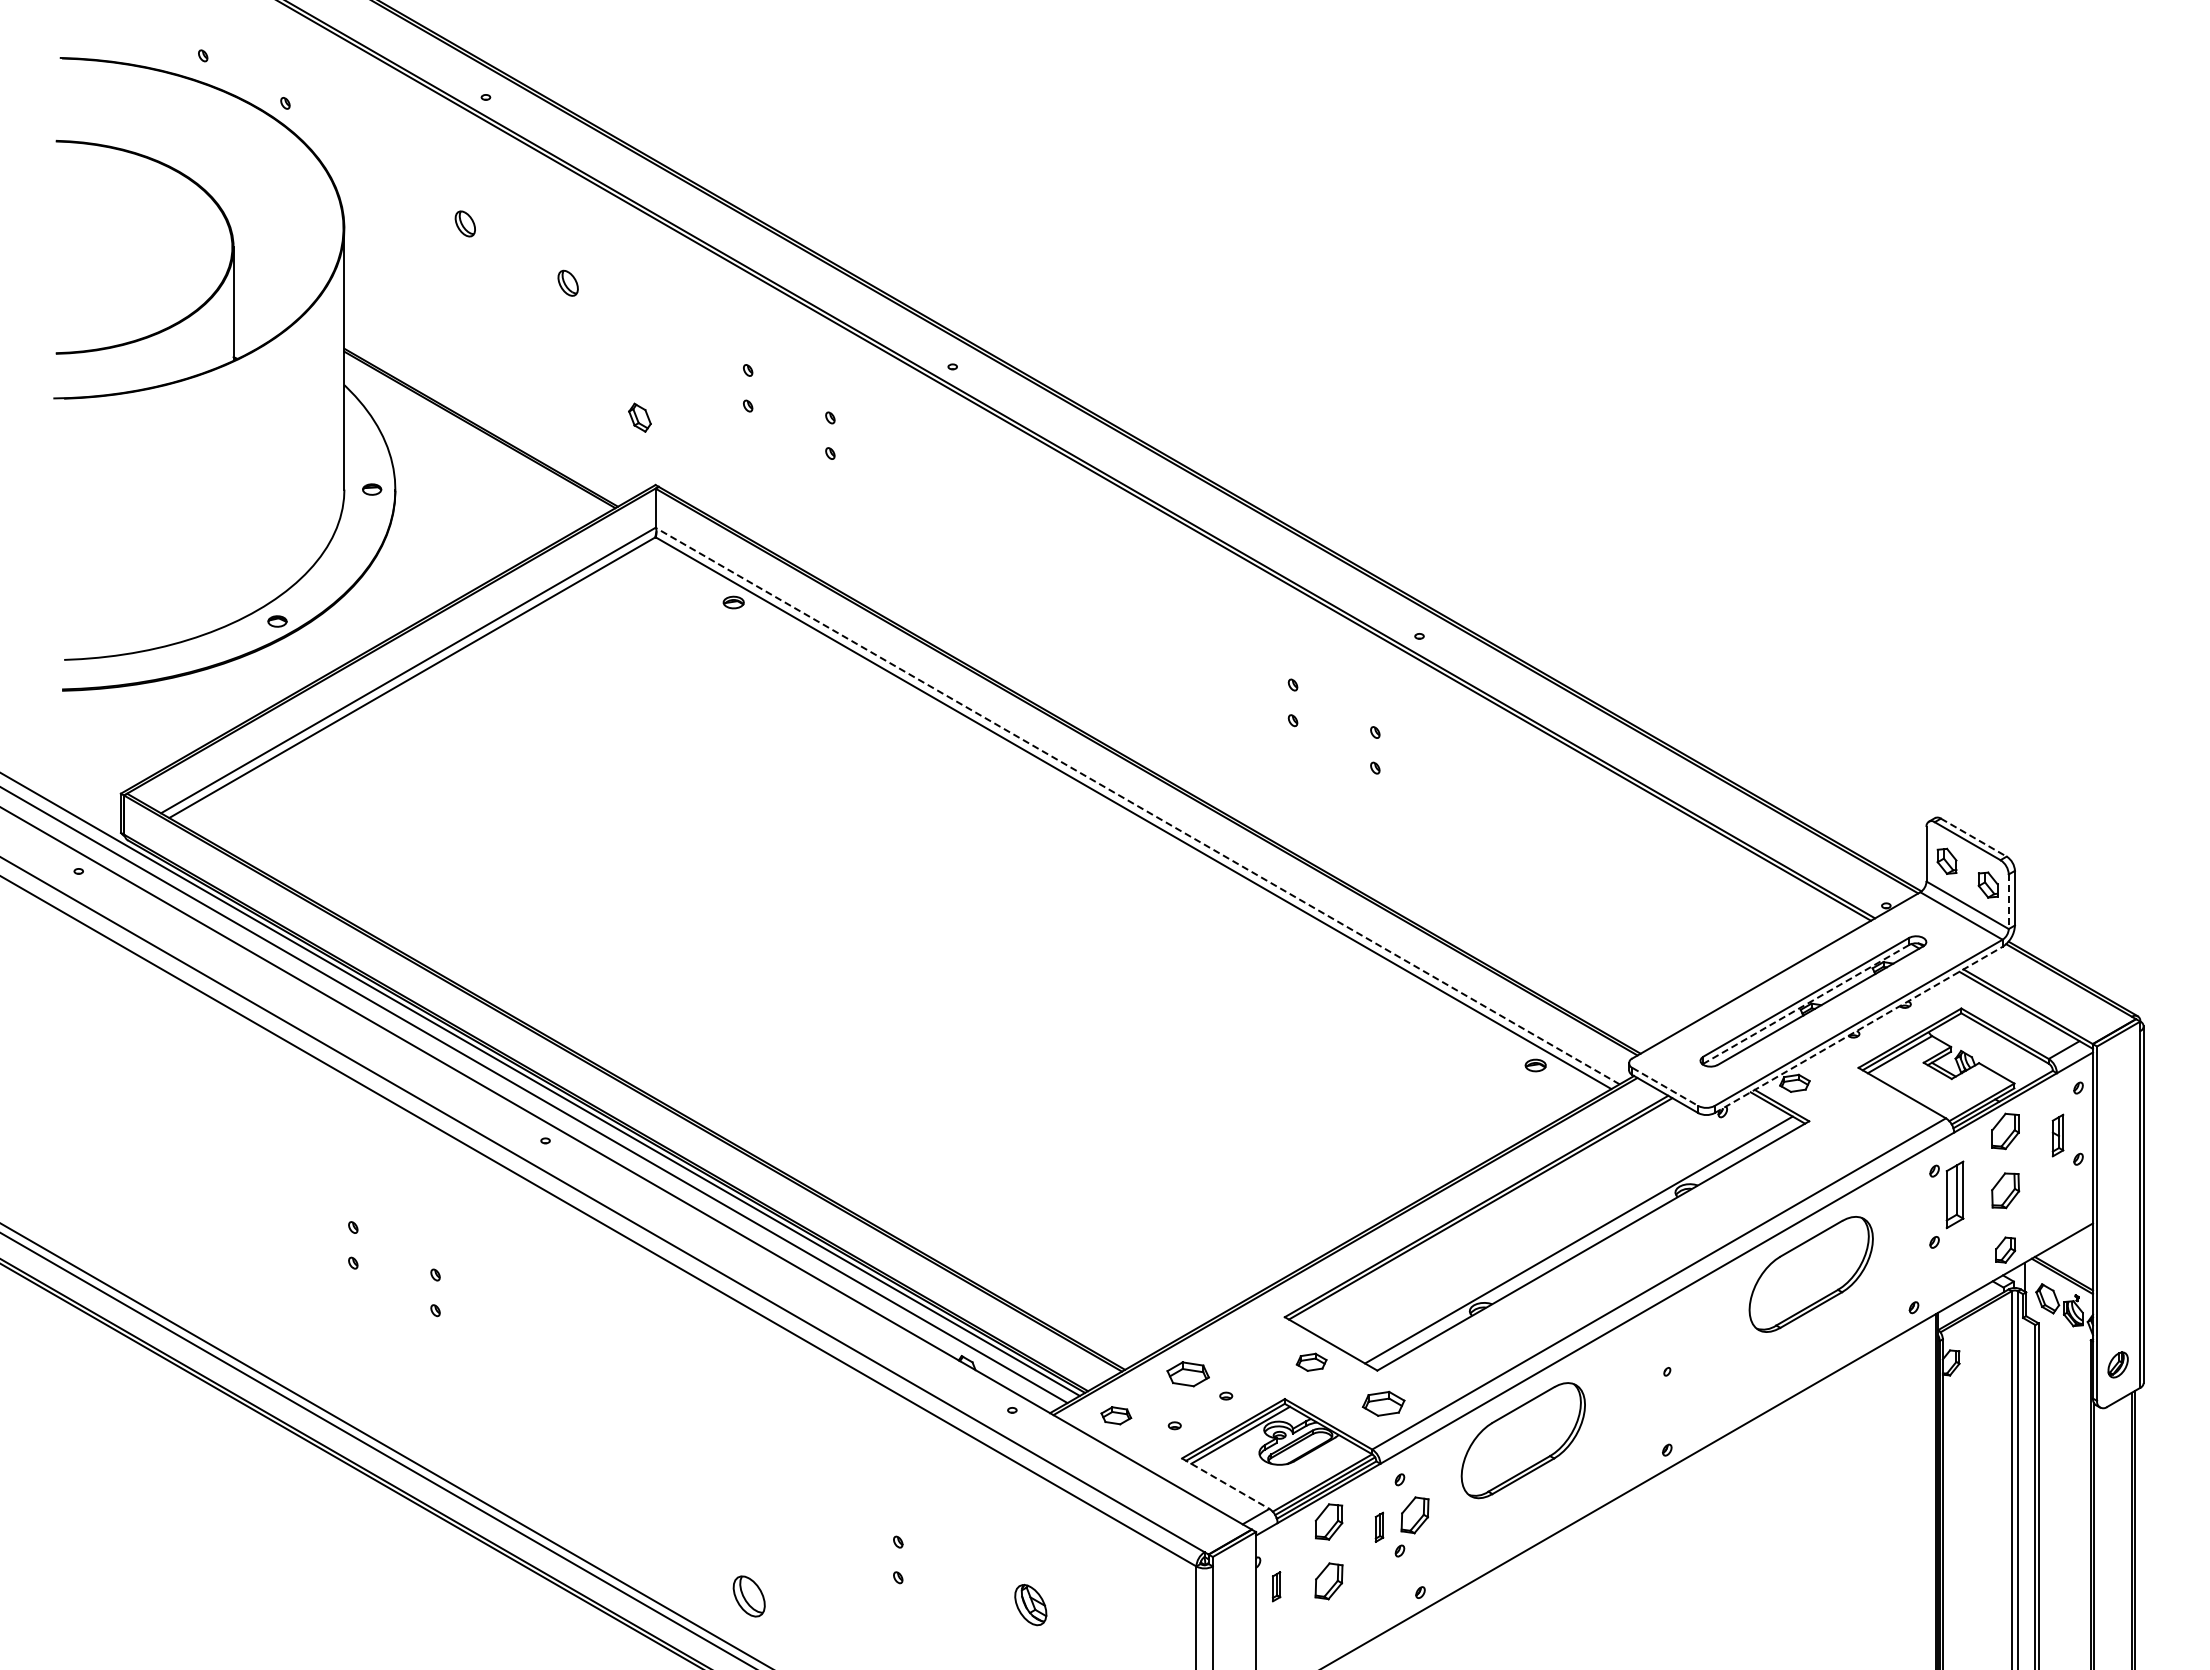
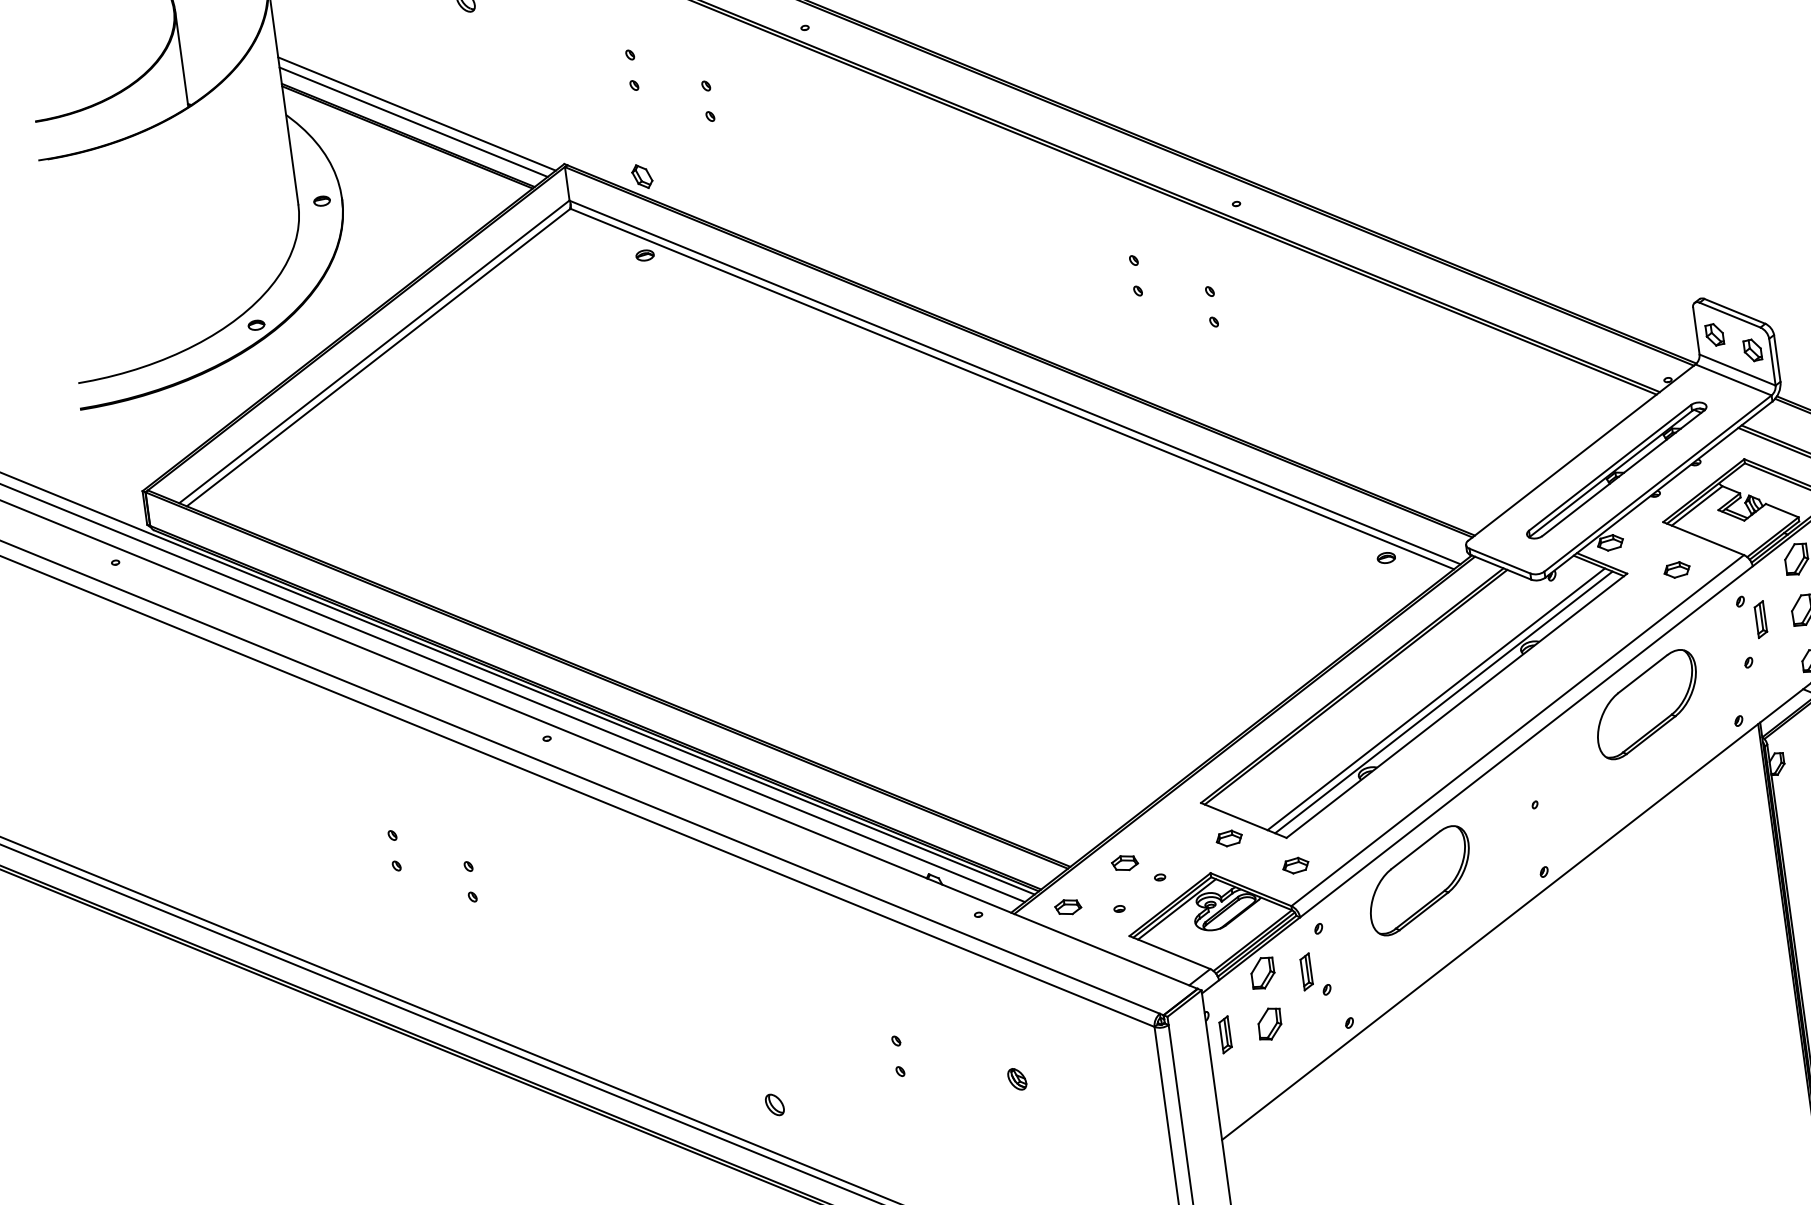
line: (494, 404) -> (416, 113), added
line: (489, 413) -> (413, 122), added
part: (639, 417) -> (641, 176), moved
line: (1137, 805) -> (1014, 381), dashed -> solid
line: (1973, 837) -> (1734, 311), dashed -> solid
line: (2008, 902) -> (1772, 362), dashed -> solid
line: (1806, 1004) -> (1611, 473), dashed -> solid
line: (1859, 1029) -> (1659, 489), dashed -> solid
line: (1665, 1086) -> (1500, 560), dashed -> solid
part: (1866, 1124) -> (1676, 569), added
part: (1955, 1194) -> (1761, 619), size x0.62
line: (1570, 1234) -> (1436, 698), added
part: (1188, 1373) -> (1125, 862), size x0.71
part: (1383, 1403) -> (1295, 865), size x0.71
line: (1226, 1483) -> (1170, 952), dashed -> solid
part: (1414, 1515) -> (1335, 957), removed
part: (1379, 1527) -> (1306, 972), size x1.43
part: (1276, 1586) -> (1225, 1034), size x1.43
part: (748, 1595) -> (774, 1104), size x0.62
part: (1030, 1604) -> (1016, 1078), size x0.62

